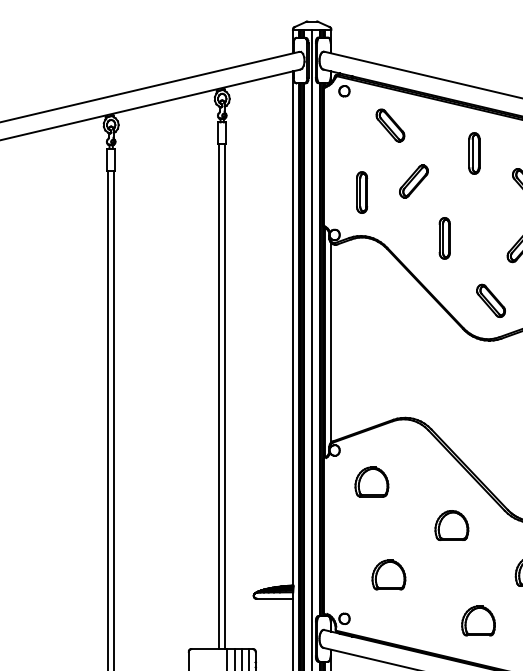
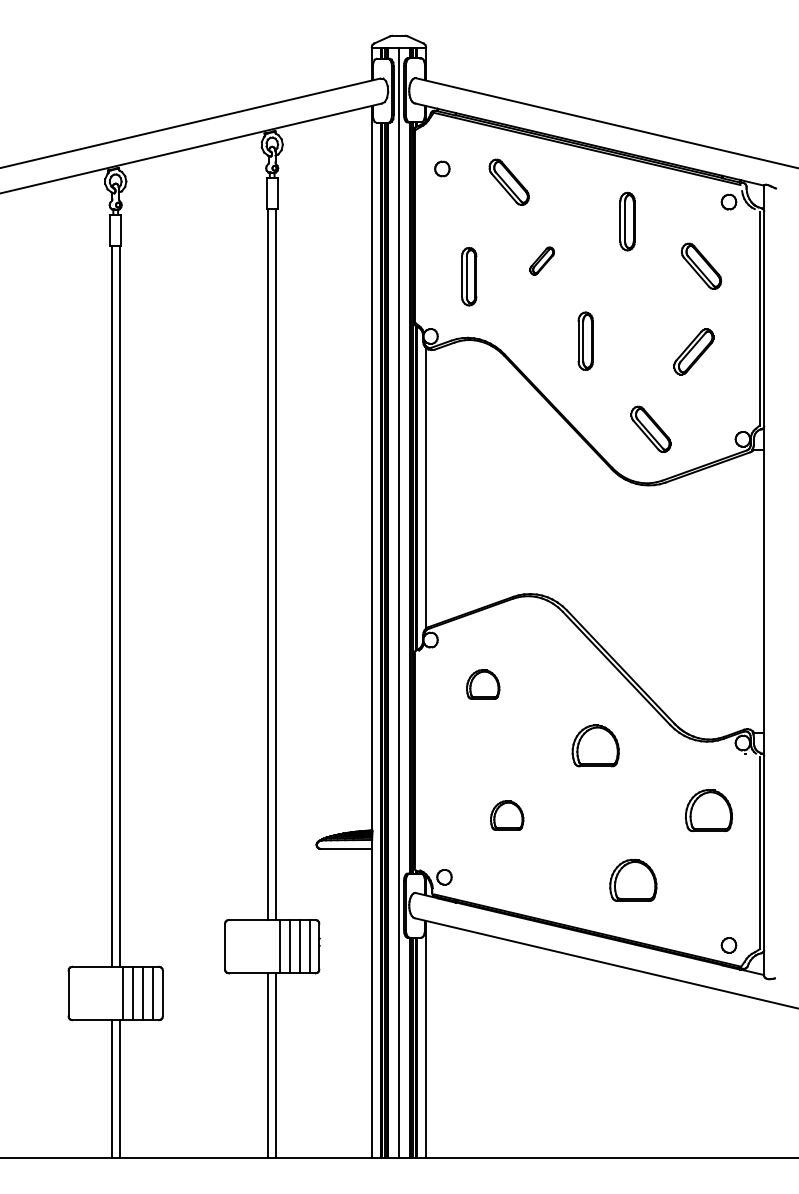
part: (344, 90) -> (442, 168), moved
part: (413, 181) -> (541, 260), size x0.6
part: (372, 481) -> (483, 684), size x0.7
part: (389, 574) -> (507, 815), size x0.7

